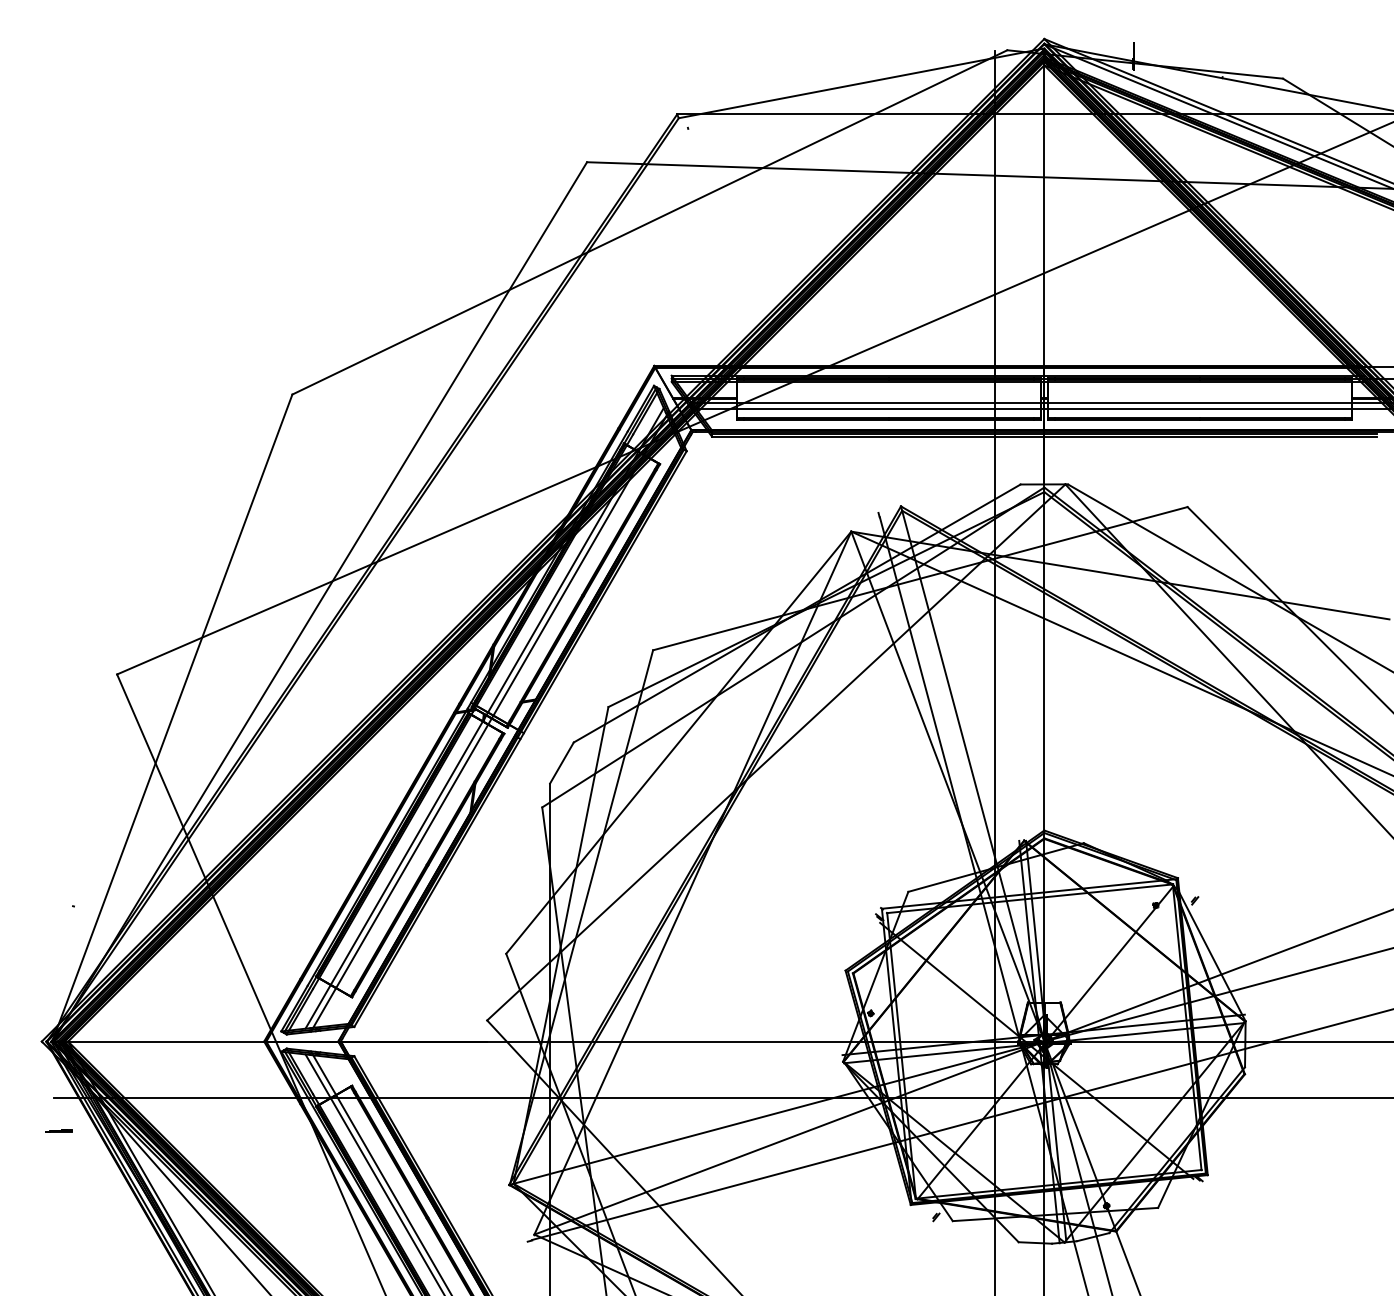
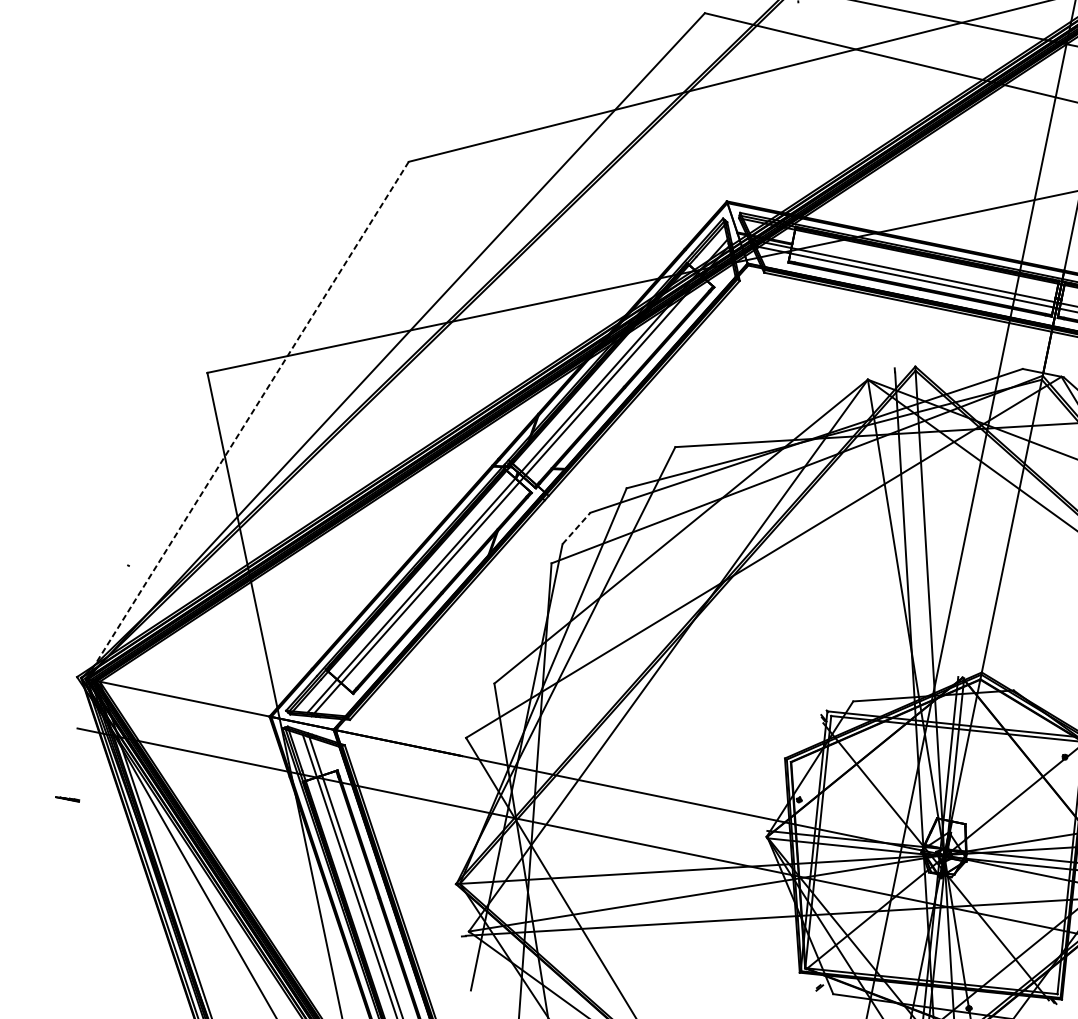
line: (172, 718) -> (247, 420), solid -> dashed
line: (561, 763) -> (576, 528), solid -> dashed
line: (58, 1130) -> (67, 798), moved

